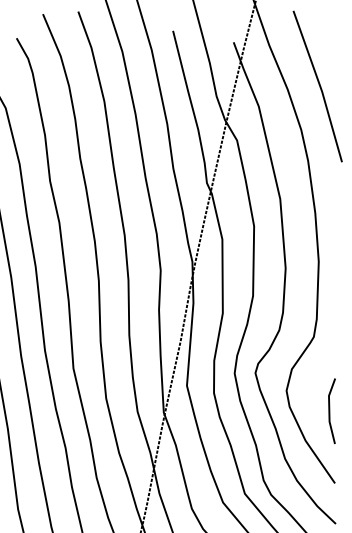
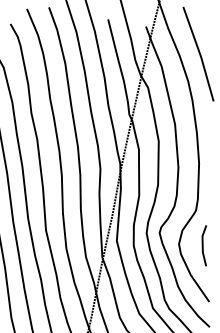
line: (330, 410) -> (203, 245), moved

